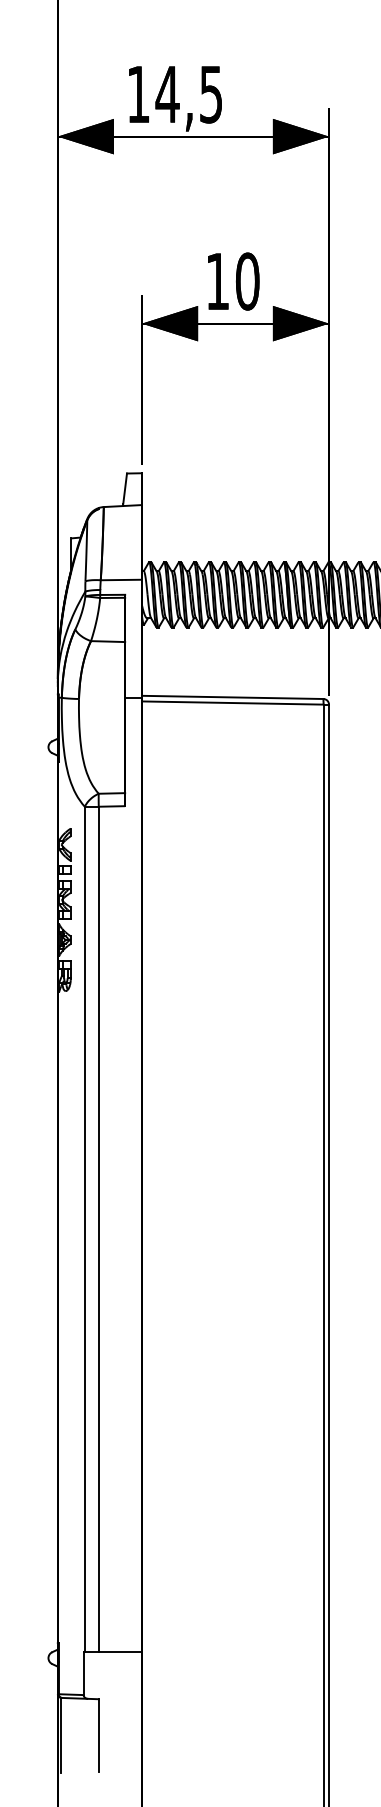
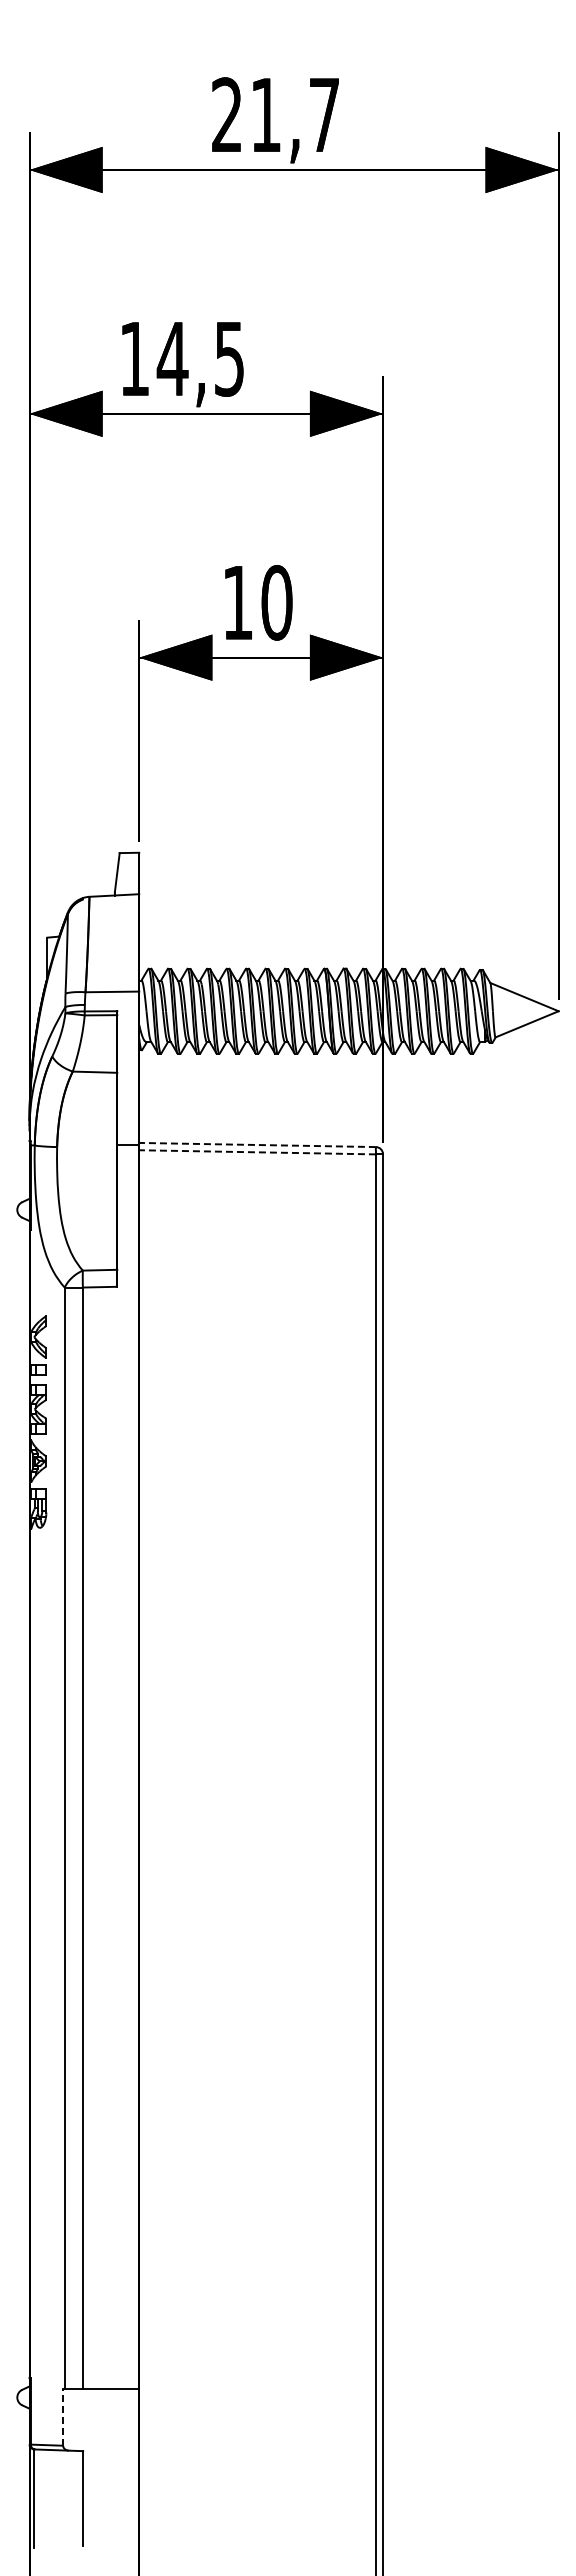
line: (232, 697) -> (257, 1145), solid -> dashed
line: (232, 703) -> (257, 1152), solid -> dashed
line: (83, 1672) -> (63, 2416), solid -> dashed

